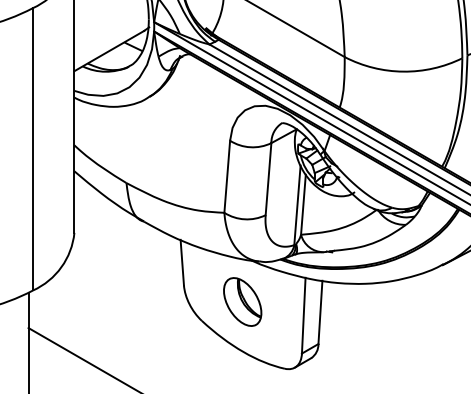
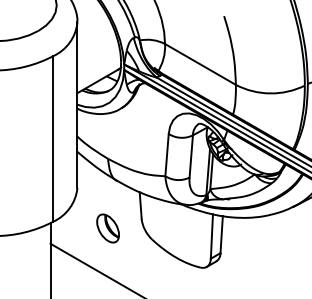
part: (241, 301) -> (107, 228), moved

